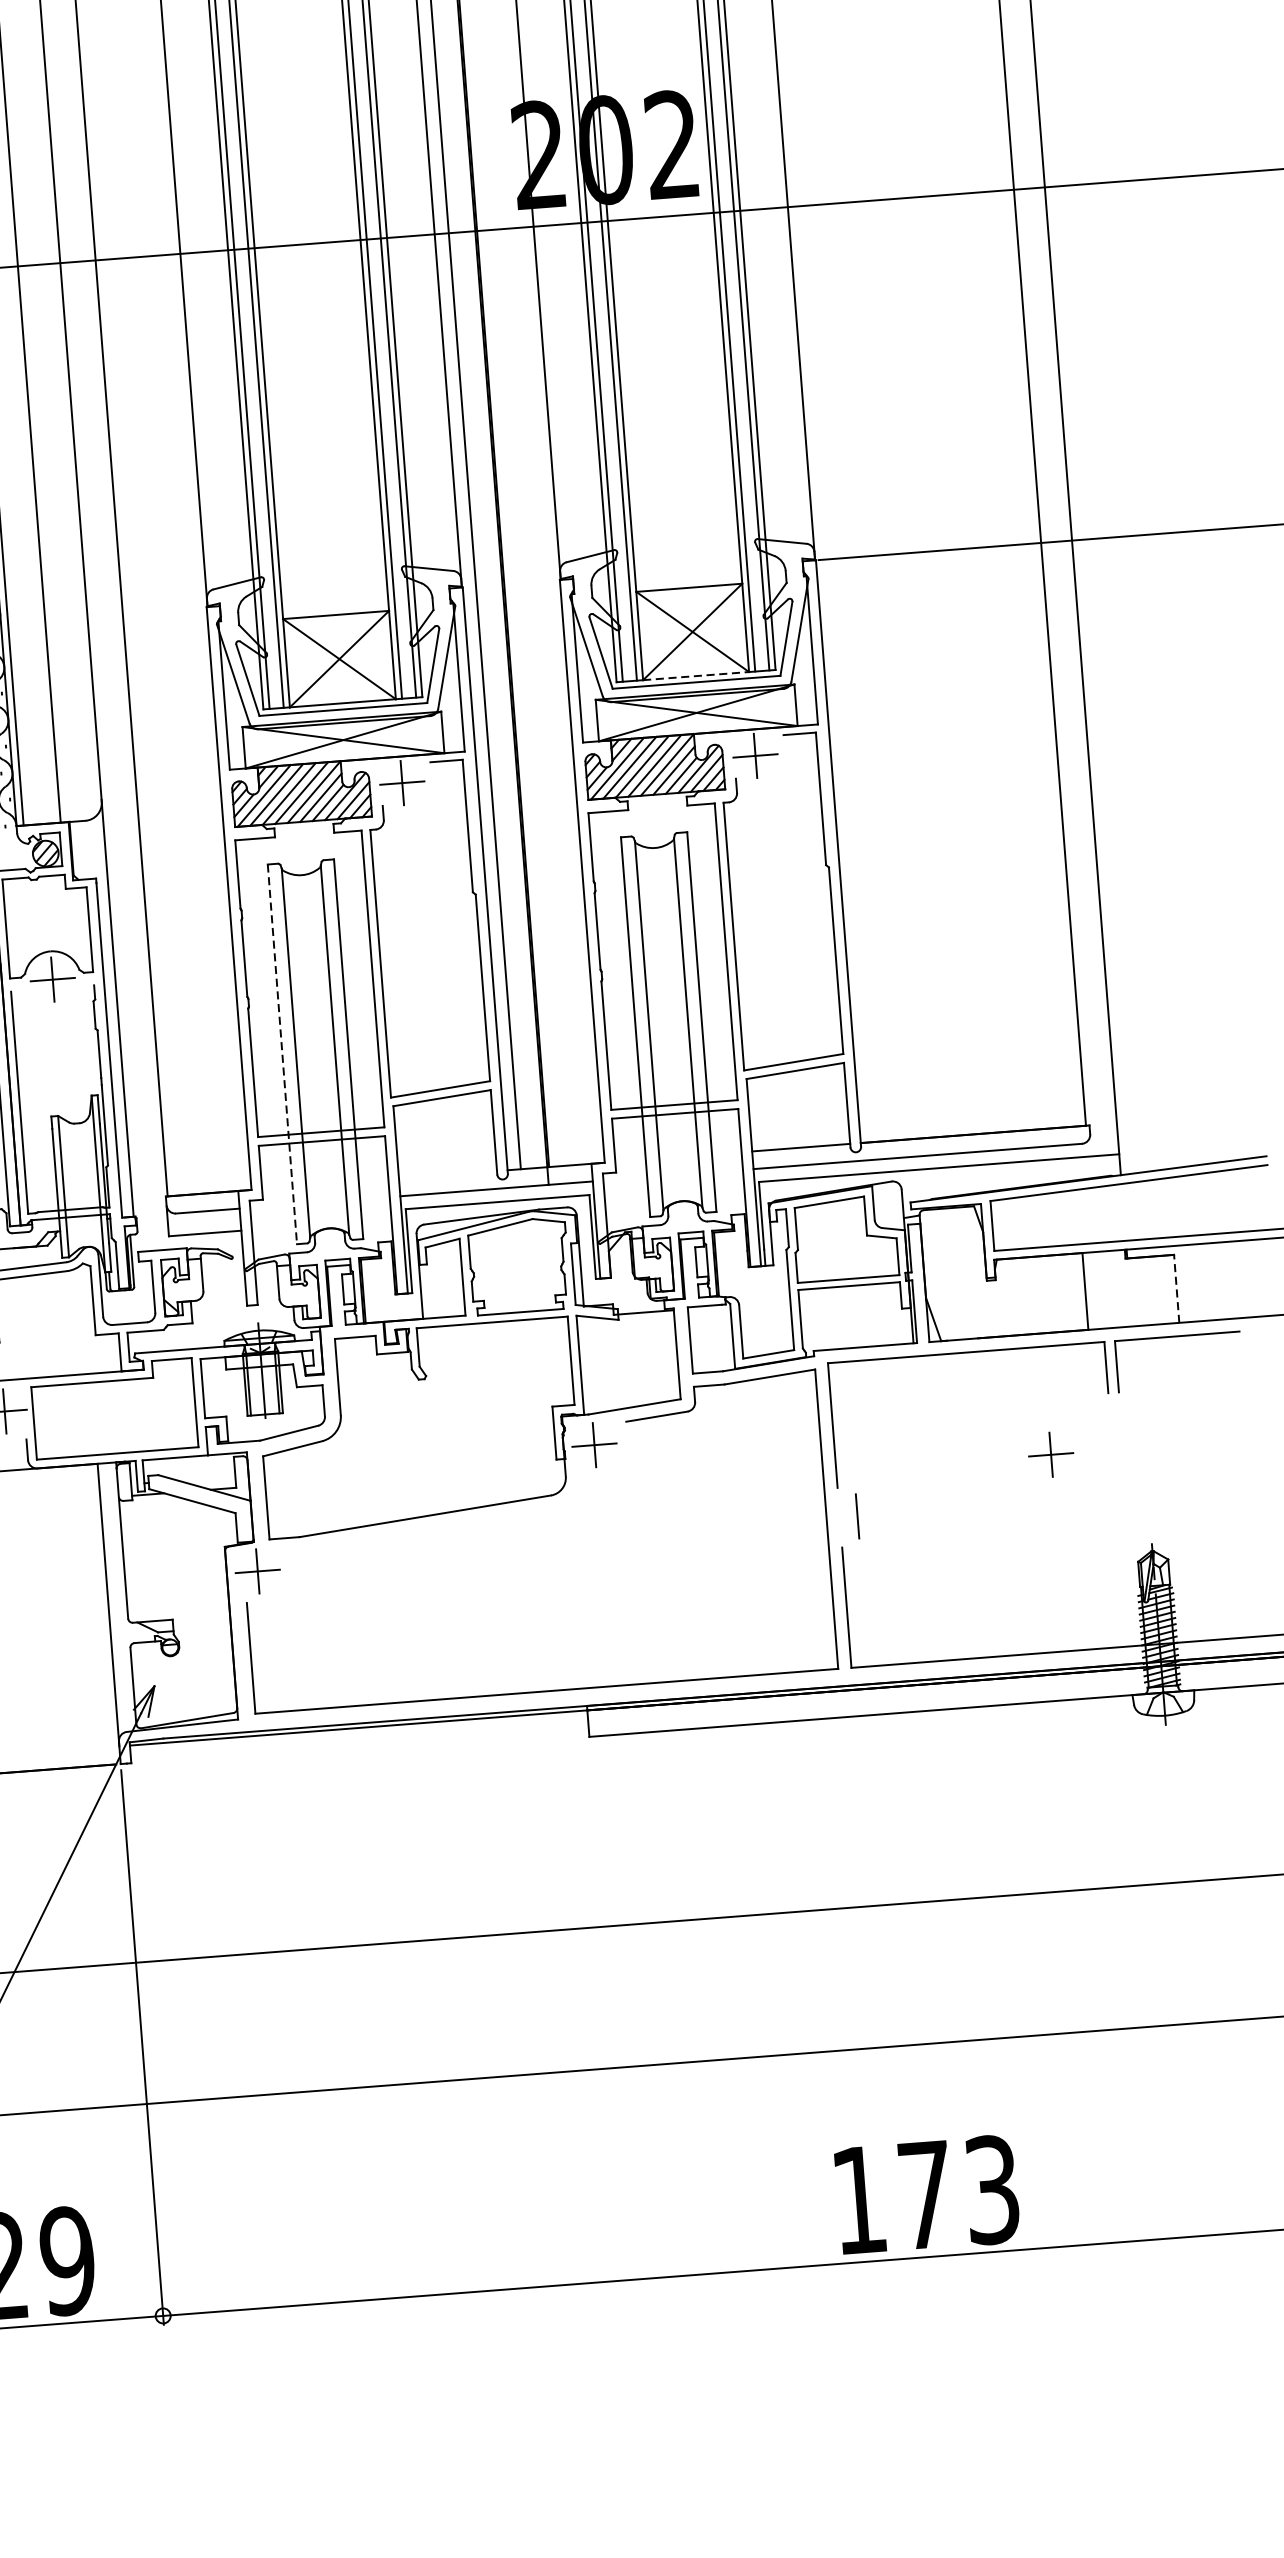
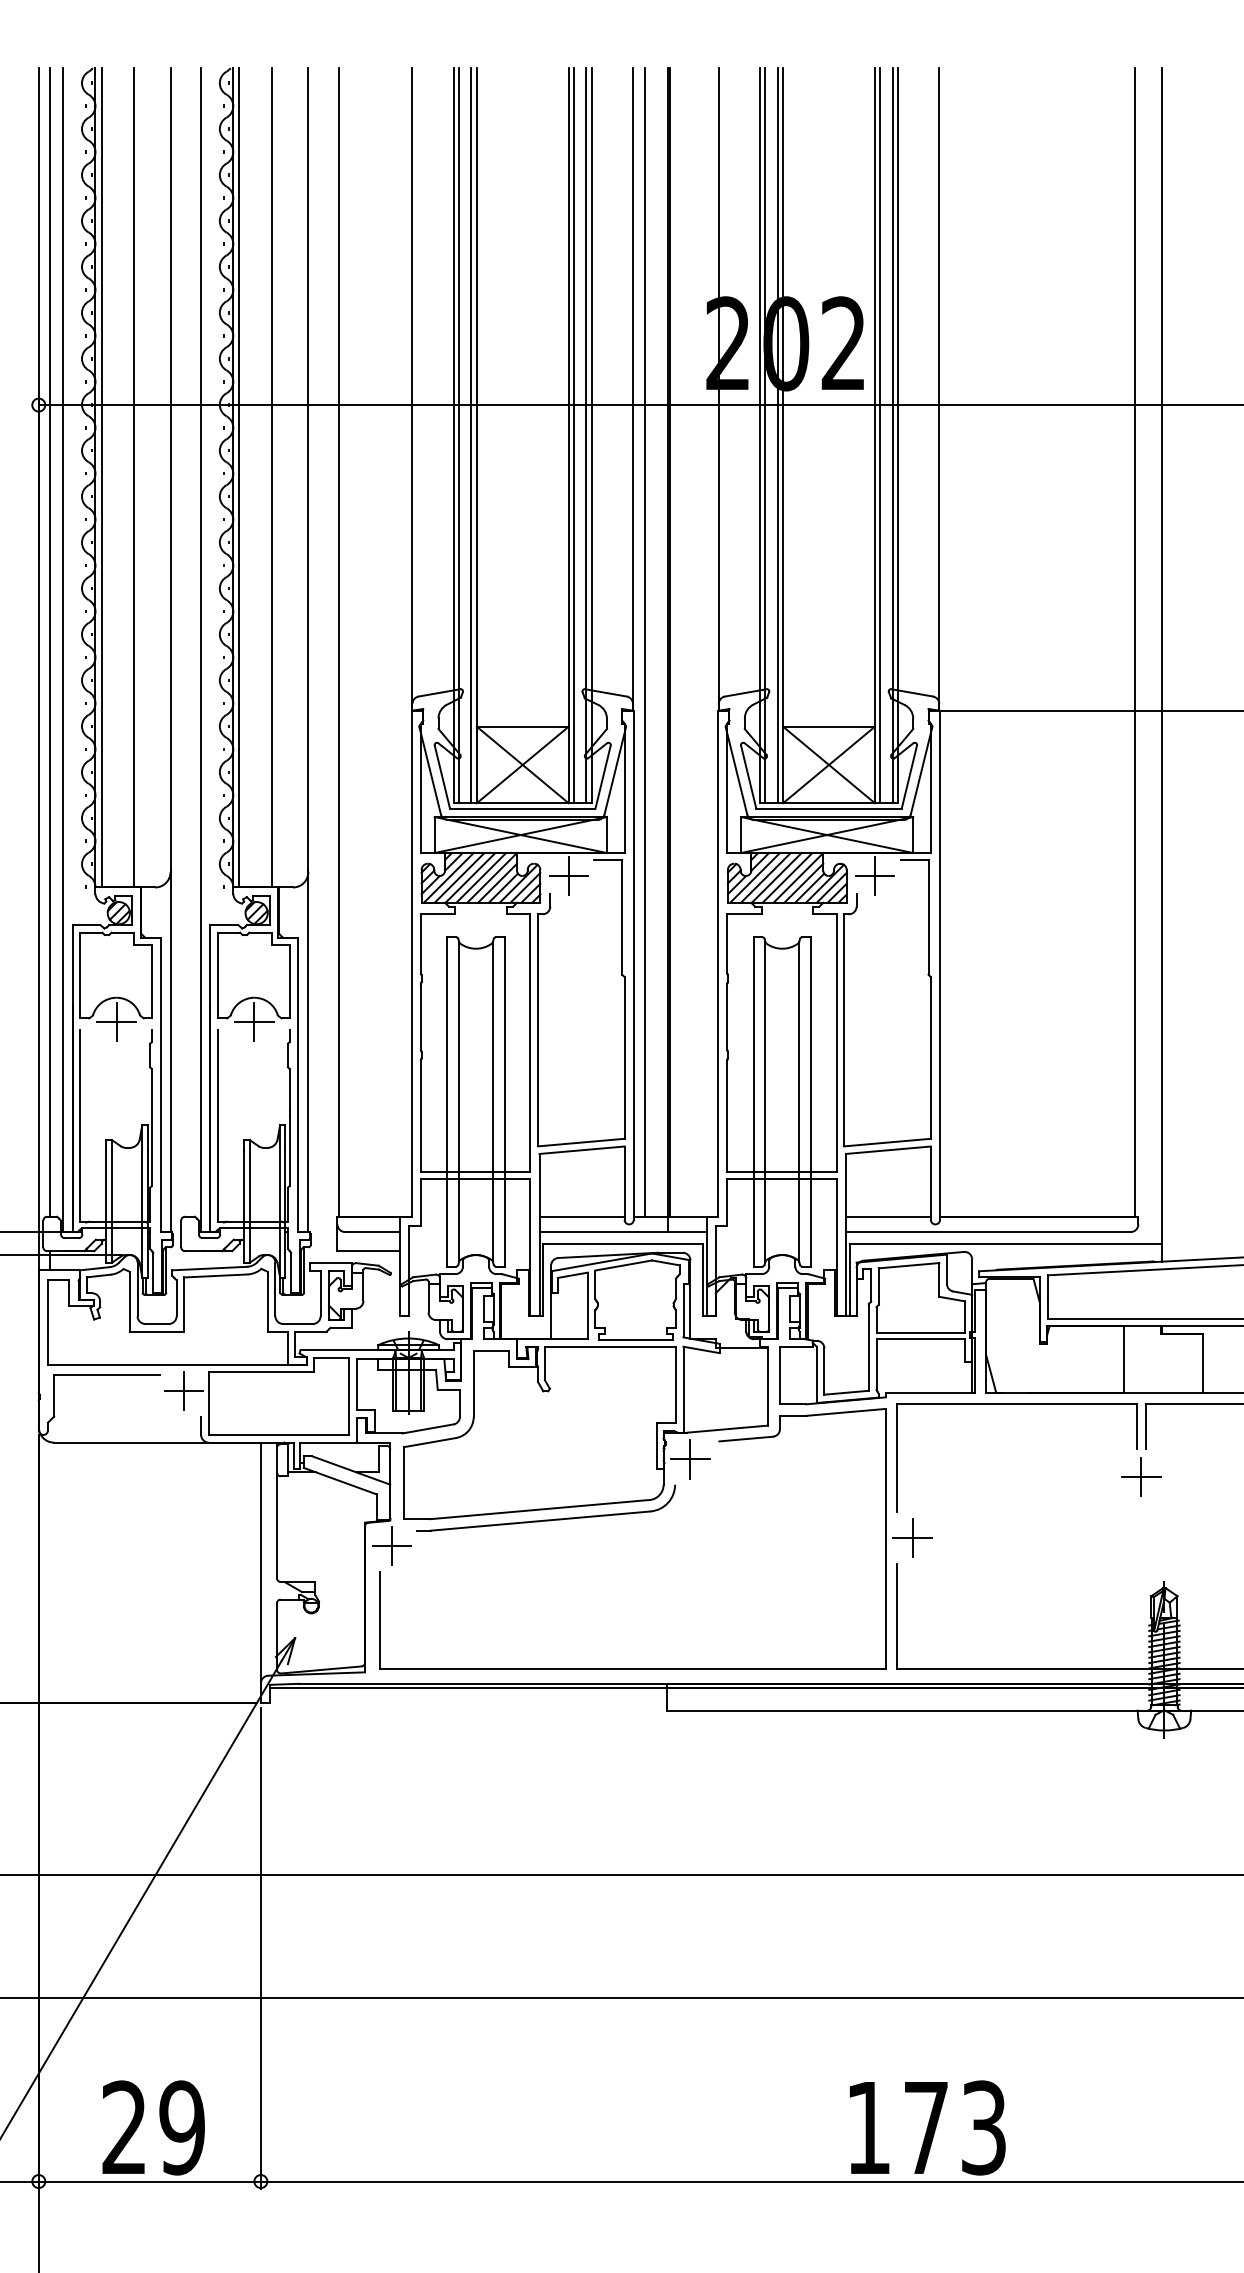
line: (696, 676) -> (829, 803), dashed -> solid
line: (282, 1053) -> (447, 1101), dashed -> solid
line: (447, 1174) -> (581, 1216), added
line: (1176, 1287) -> (1202, 1362), dashed -> solid
part: (1051, 1454) -> (1141, 1476), moved
line: (857, 1516) -> (912, 1538), added
part: (432, 1527) -> (545, 1519), added

